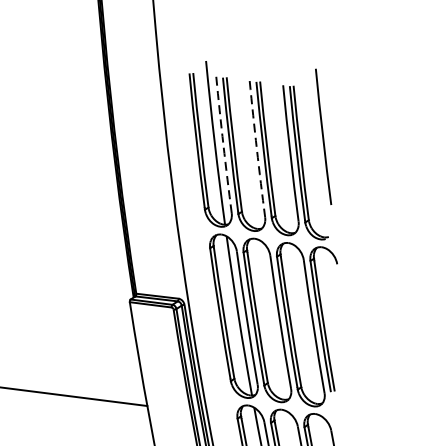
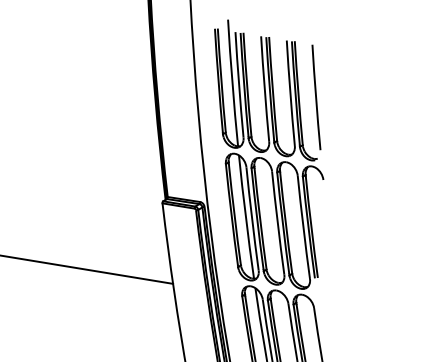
line: (323, 136) -> (316, 97), moved
arc: (223, 144) -> (239, 84), dashed -> solid
arc: (256, 149) -> (264, 89), dashed -> solid

